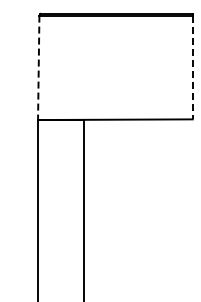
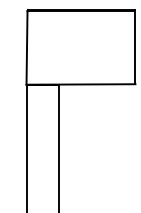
line: (192, 67) -> (135, 47), dashed -> solid
line: (38, 68) -> (26, 48), dashed -> solid

